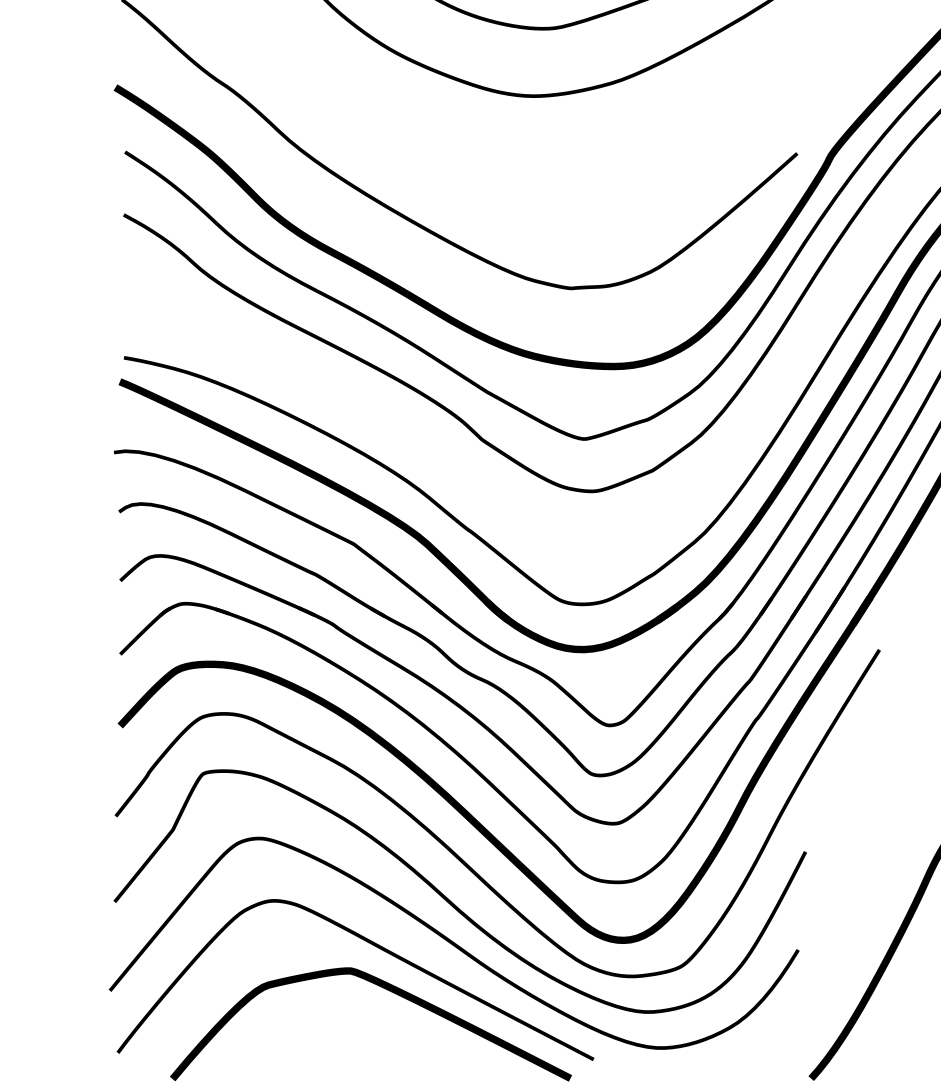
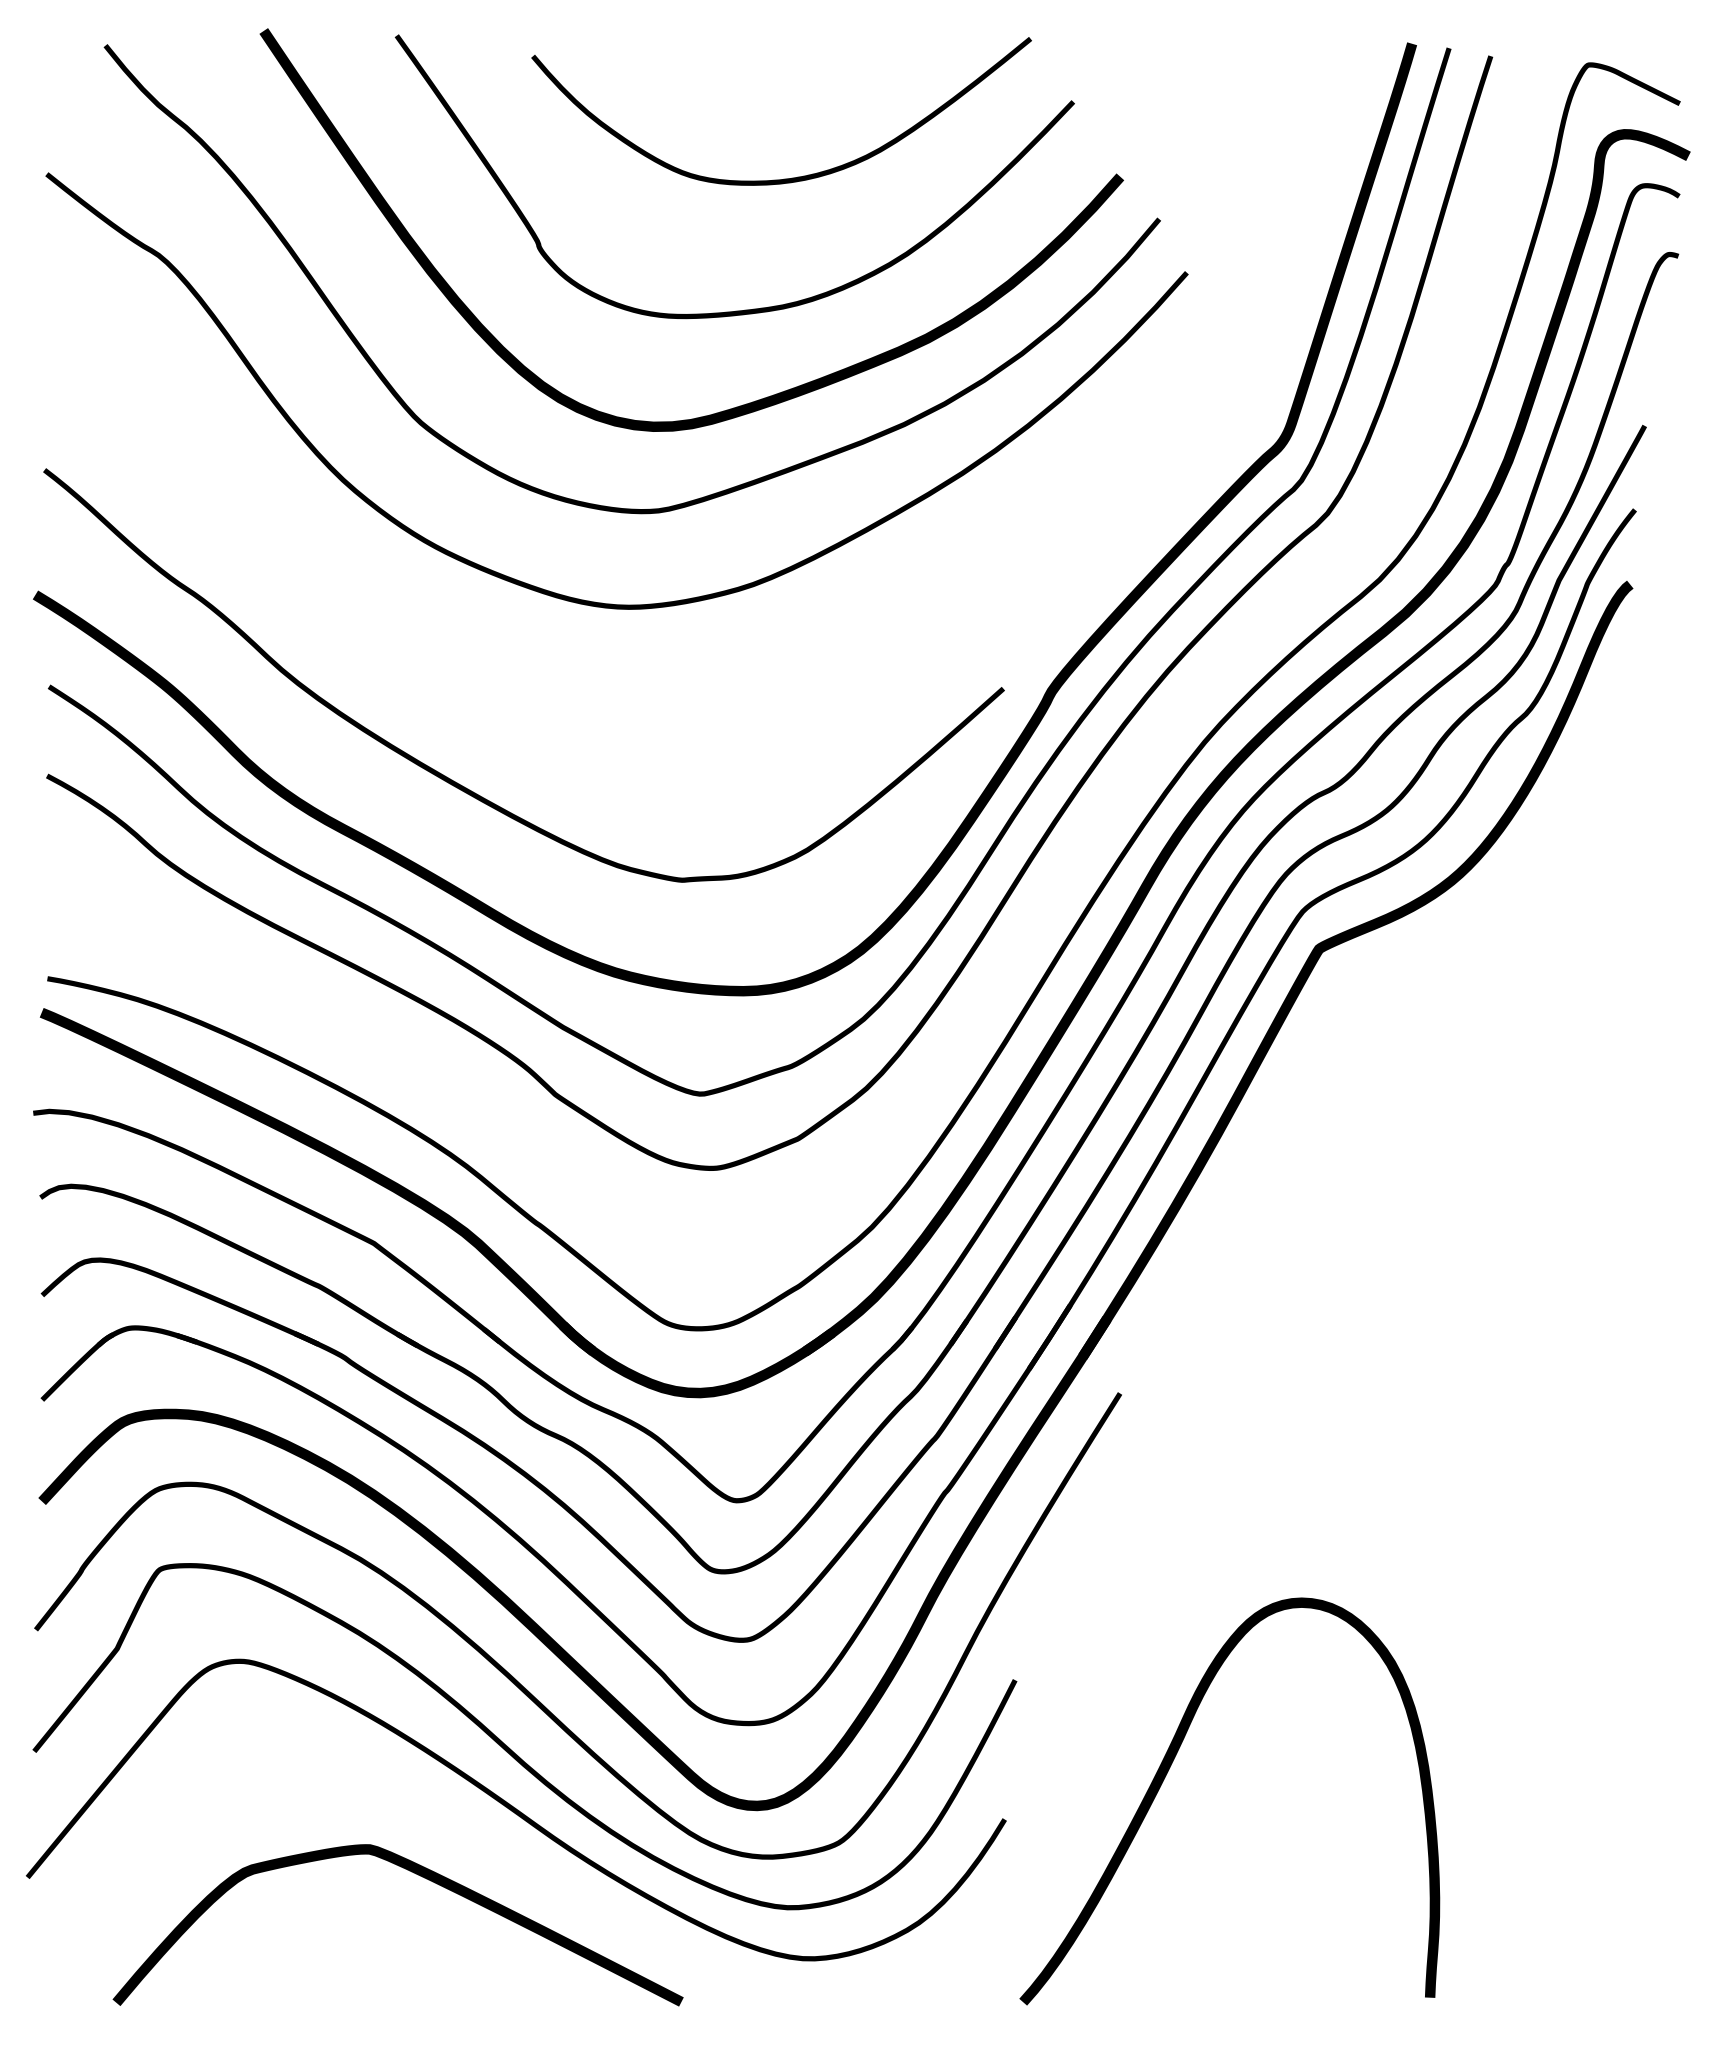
curve: (375, 947) -> (404, 1815), removed

